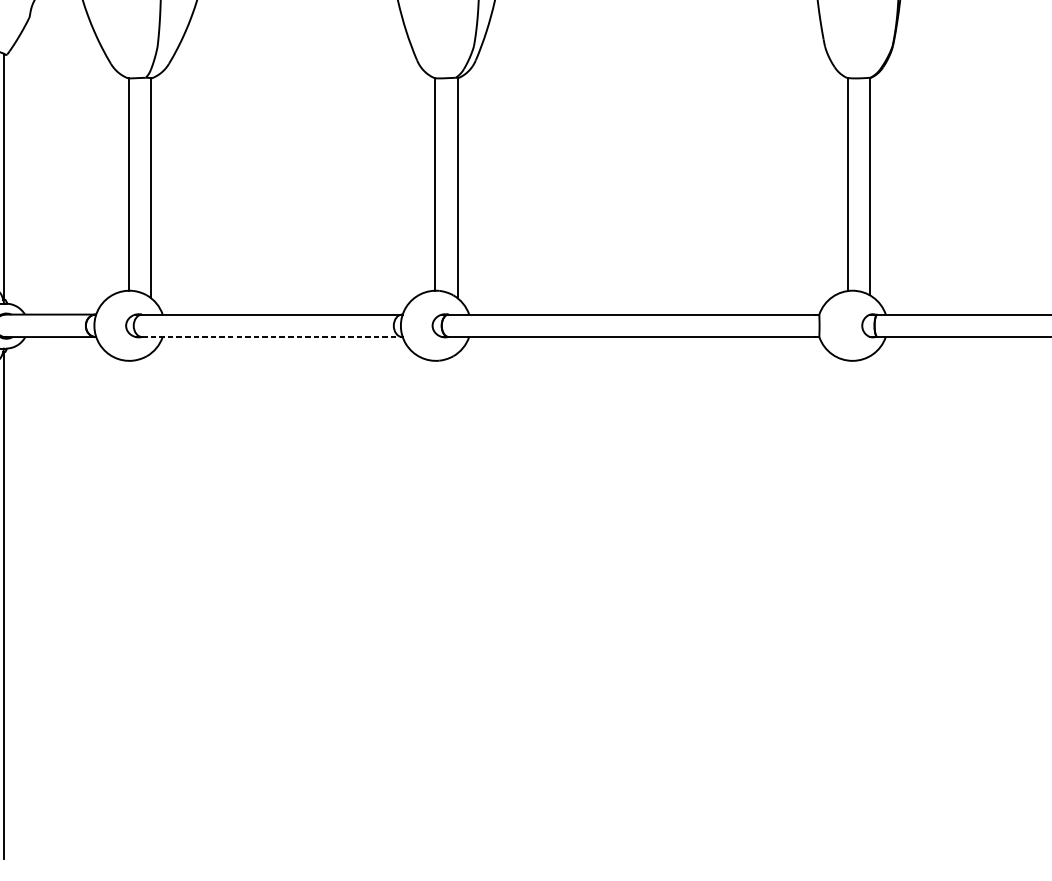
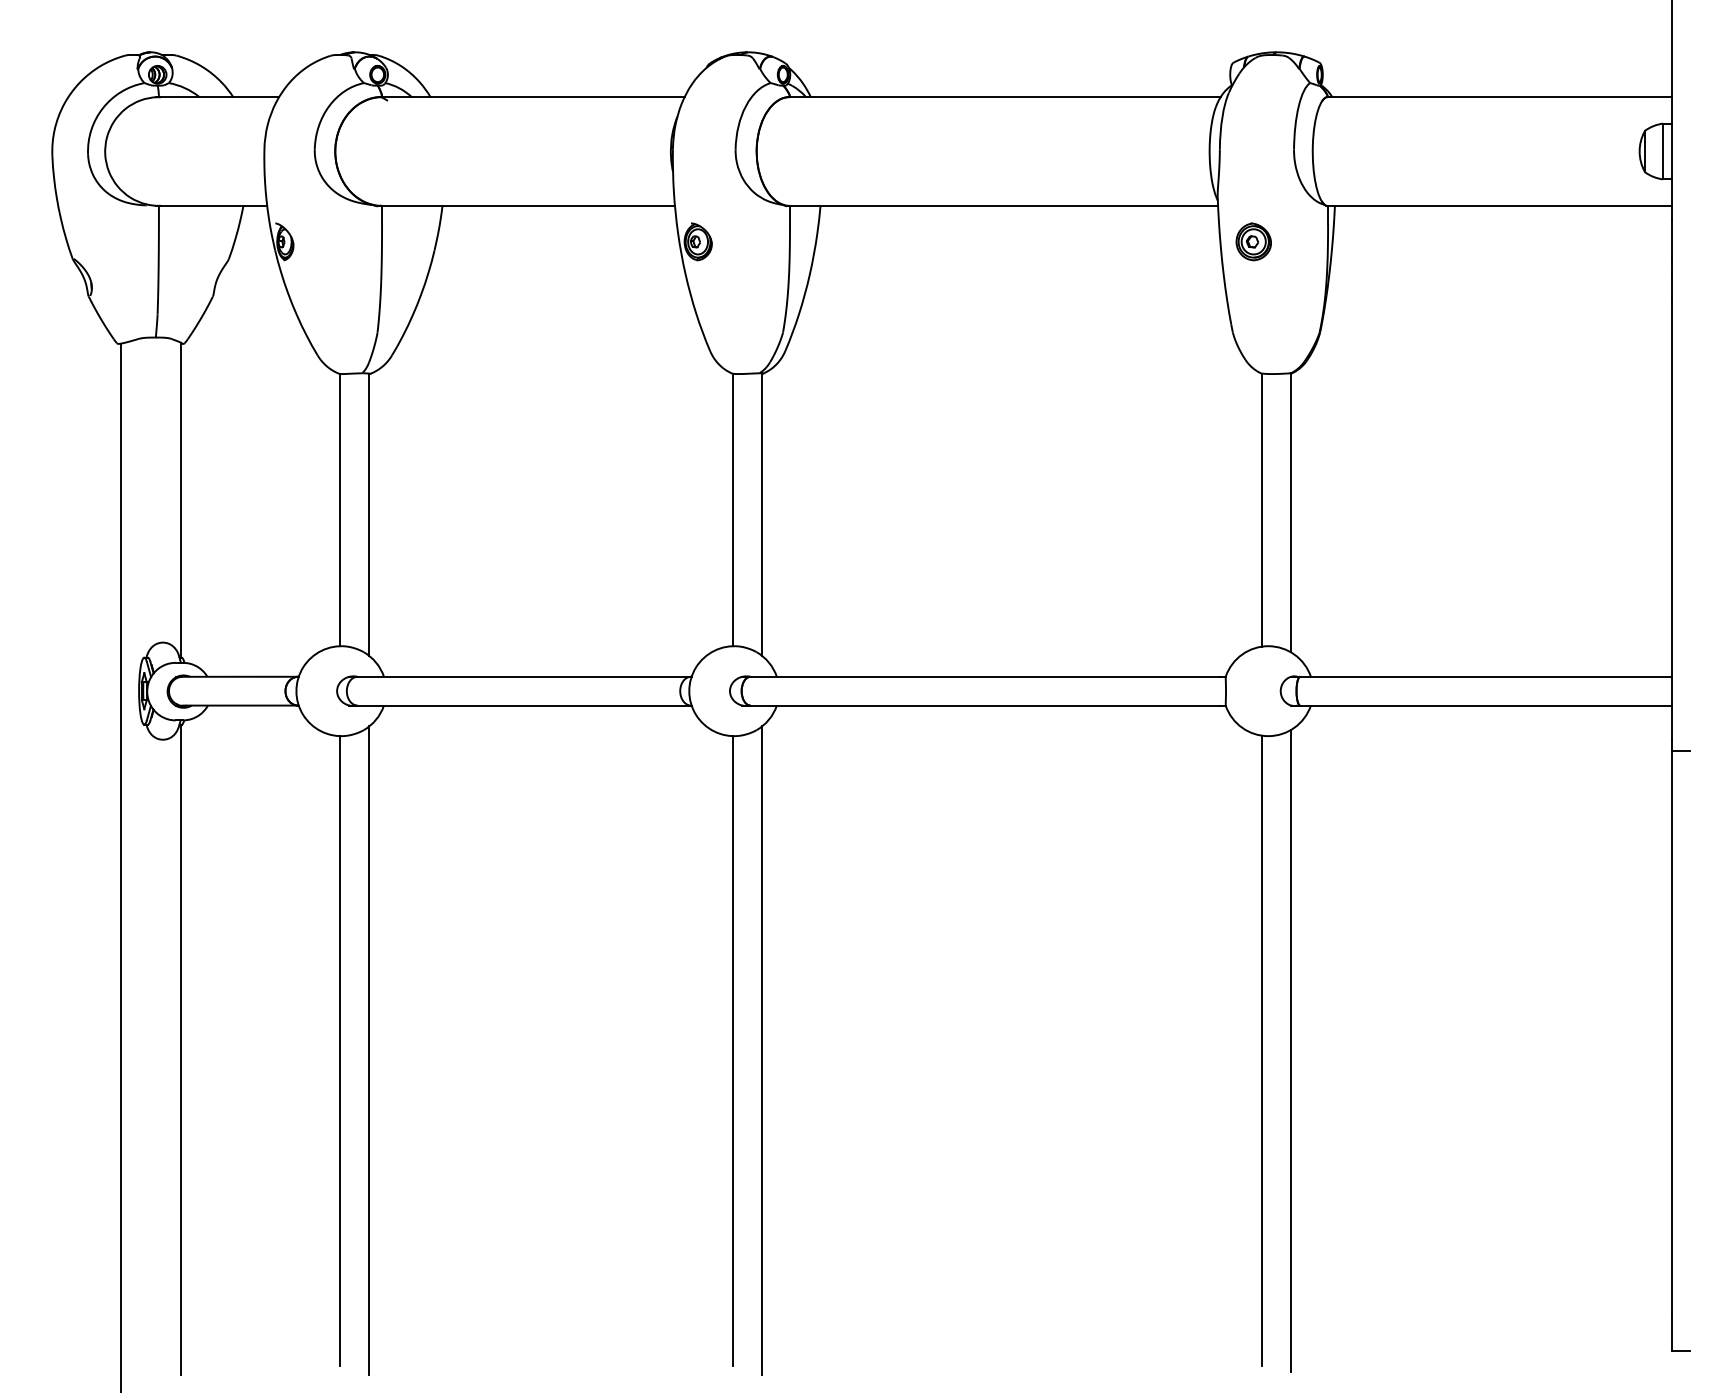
line: (272, 336) -> (524, 705), dashed -> solid
line: (128, 606) -> (340, 1050), added
line: (151, 606) -> (369, 1050), added
line: (435, 606) -> (733, 1050), added
line: (457, 606) -> (762, 1050), added
line: (848, 606) -> (1262, 1050), added
line: (869, 606) -> (1290, 1050), added

